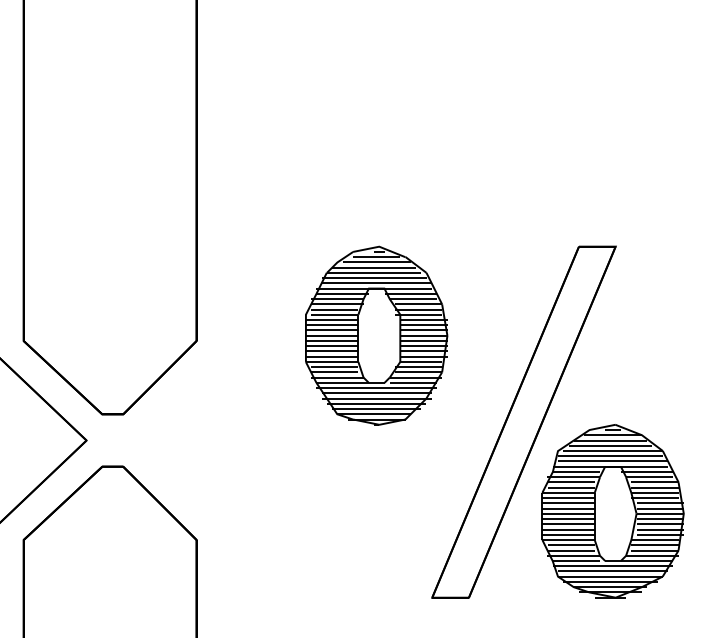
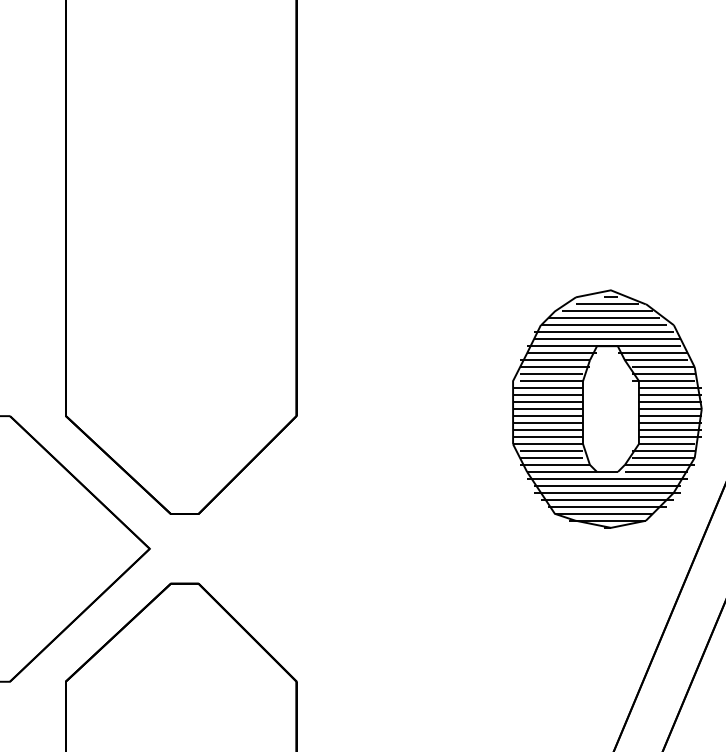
part: (376, 335) -> (607, 408), moved

